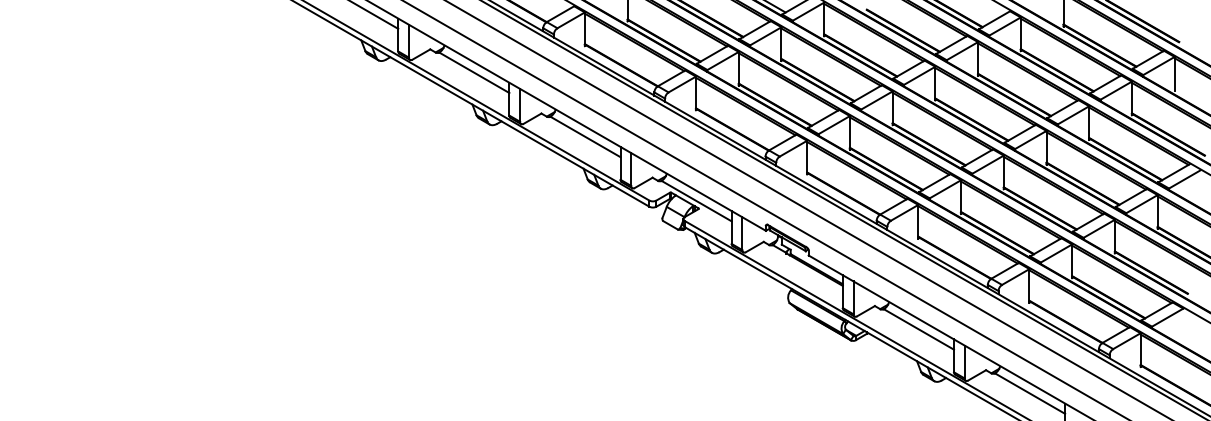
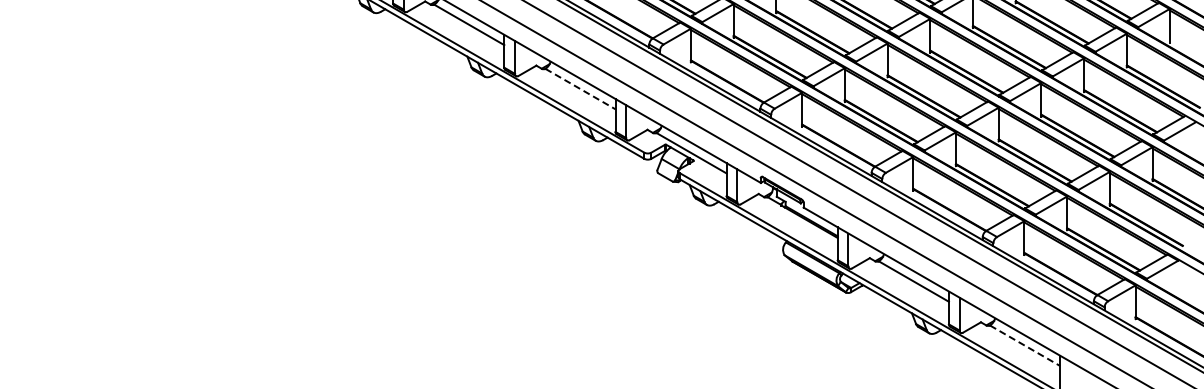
line: (585, 137) -> (580, 89), solid -> dashed
line: (1030, 393) -> (1025, 345), solid -> dashed

